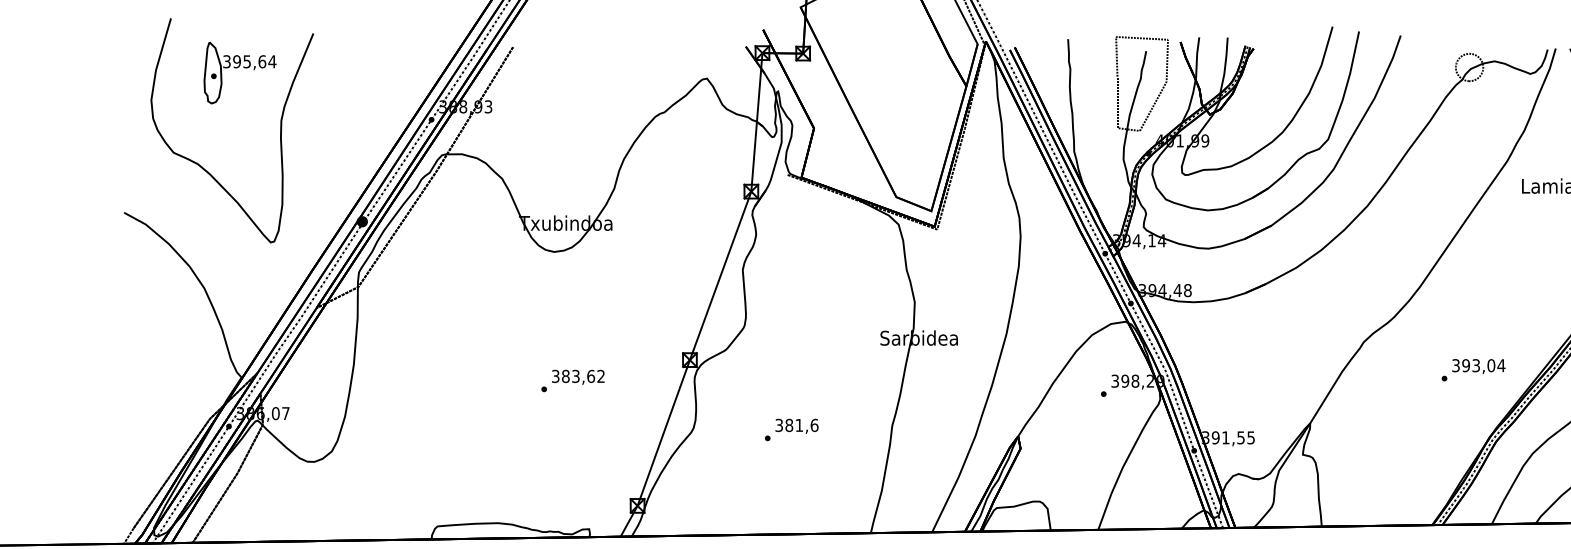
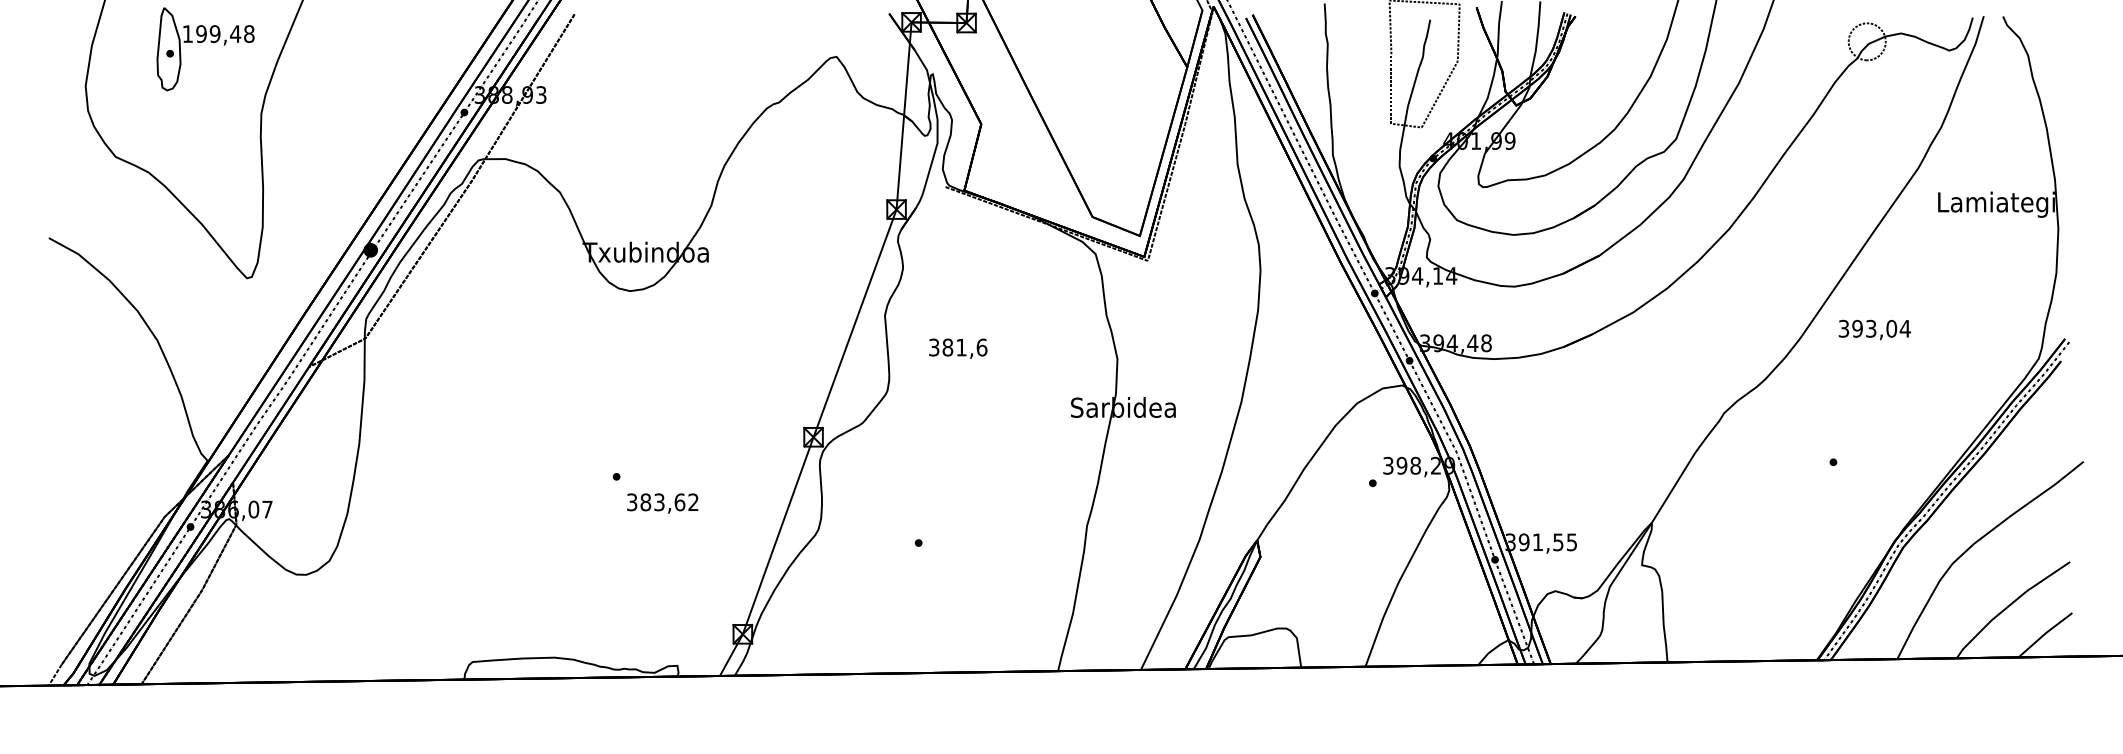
text: (249, 61) -> (218, 33), 395,64 -> 199,48
text: (1478, 366) -> (1874, 329), moved
text: (578, 377) -> (662, 503), moved
text: (797, 426) -> (958, 348), moved

